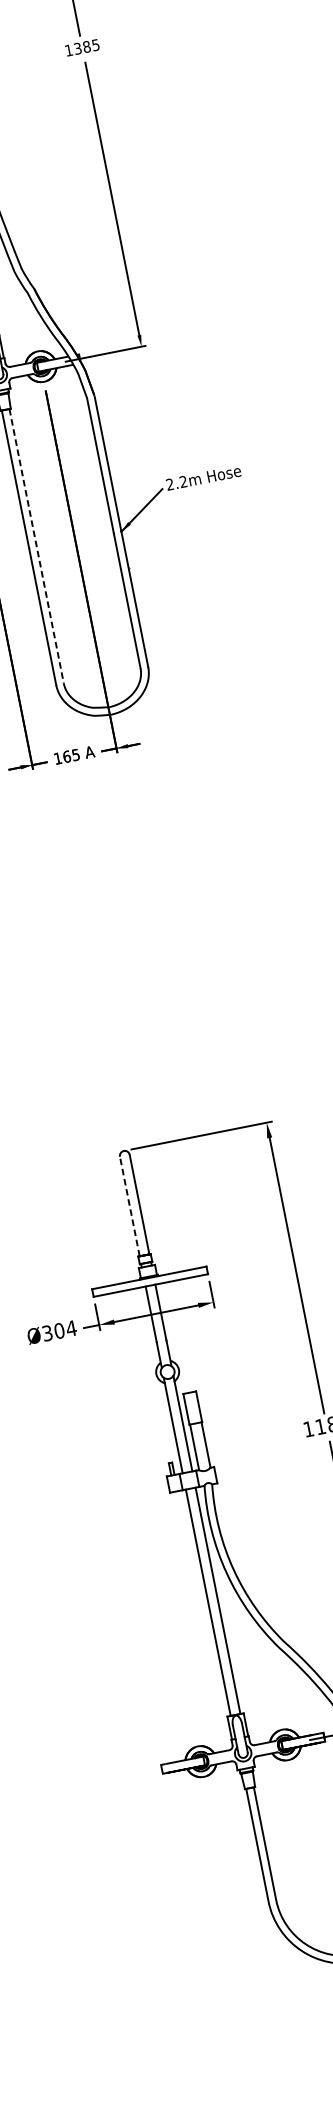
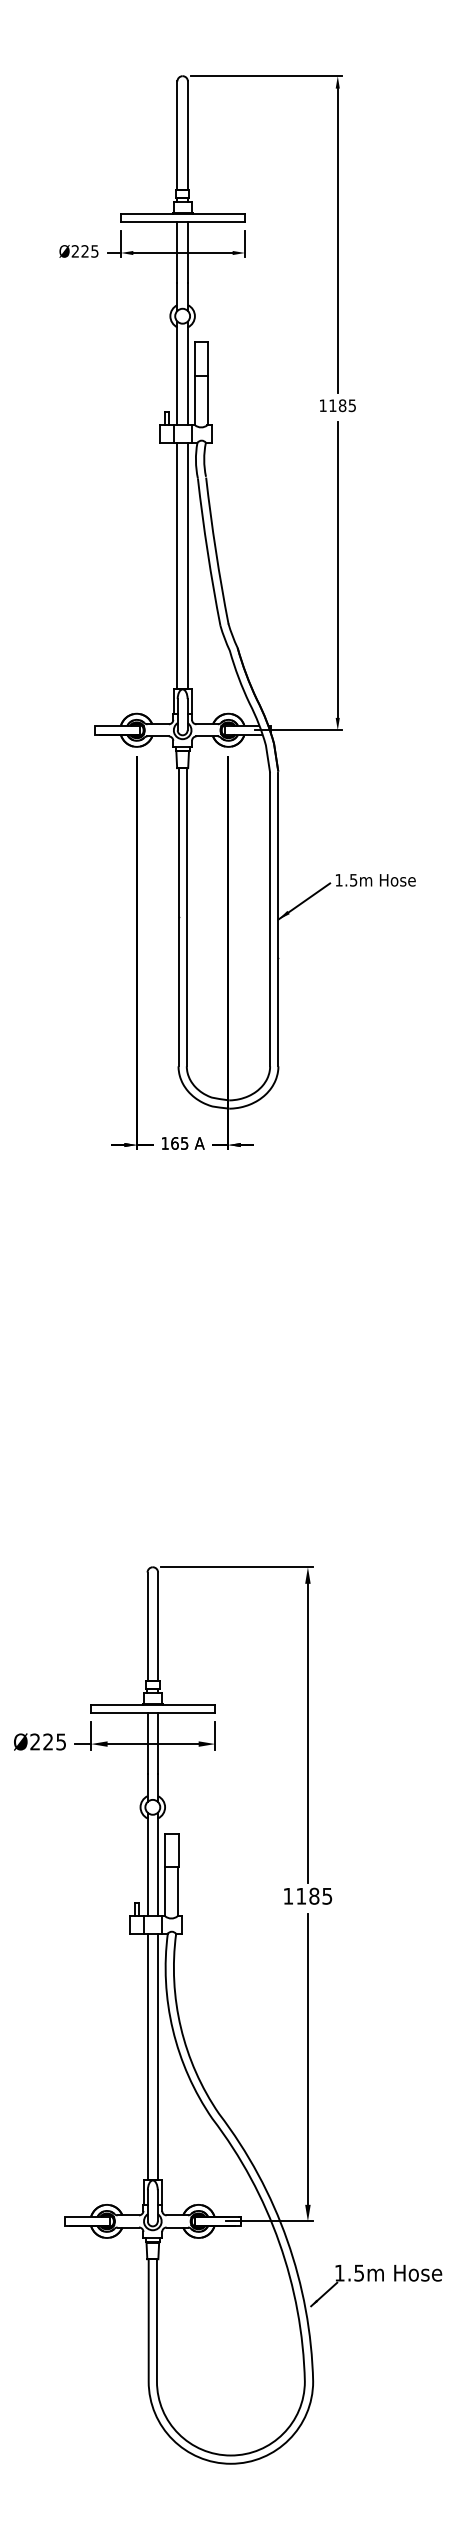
text: (77, 48) -> (332, 405), 1385 -> 1185
text: (176, 482) -> (346, 879), 2.2m -> 1.5m
line: (36, 546) -> (186, 917), dashed -> solid
line: (129, 1206) -> (147, 1626), dashed -> solid
text: (59, 1330) -> (48, 1741), Ø304 -> Ø225

